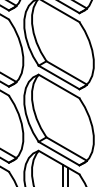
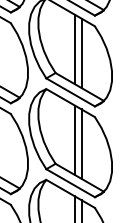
line: (62, 41) -> (74, 49), added
line: (68, 44) -> (81, 53), added
line: (62, 117) -> (74, 140), added
line: (68, 120) -> (81, 143), added

